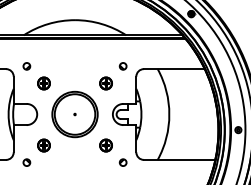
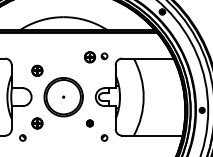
part: (26, 66) -> (22, 56), removed
part: (105, 83) -> (89, 57), moved
part: (105, 145) -> (89, 123), size x0.6

